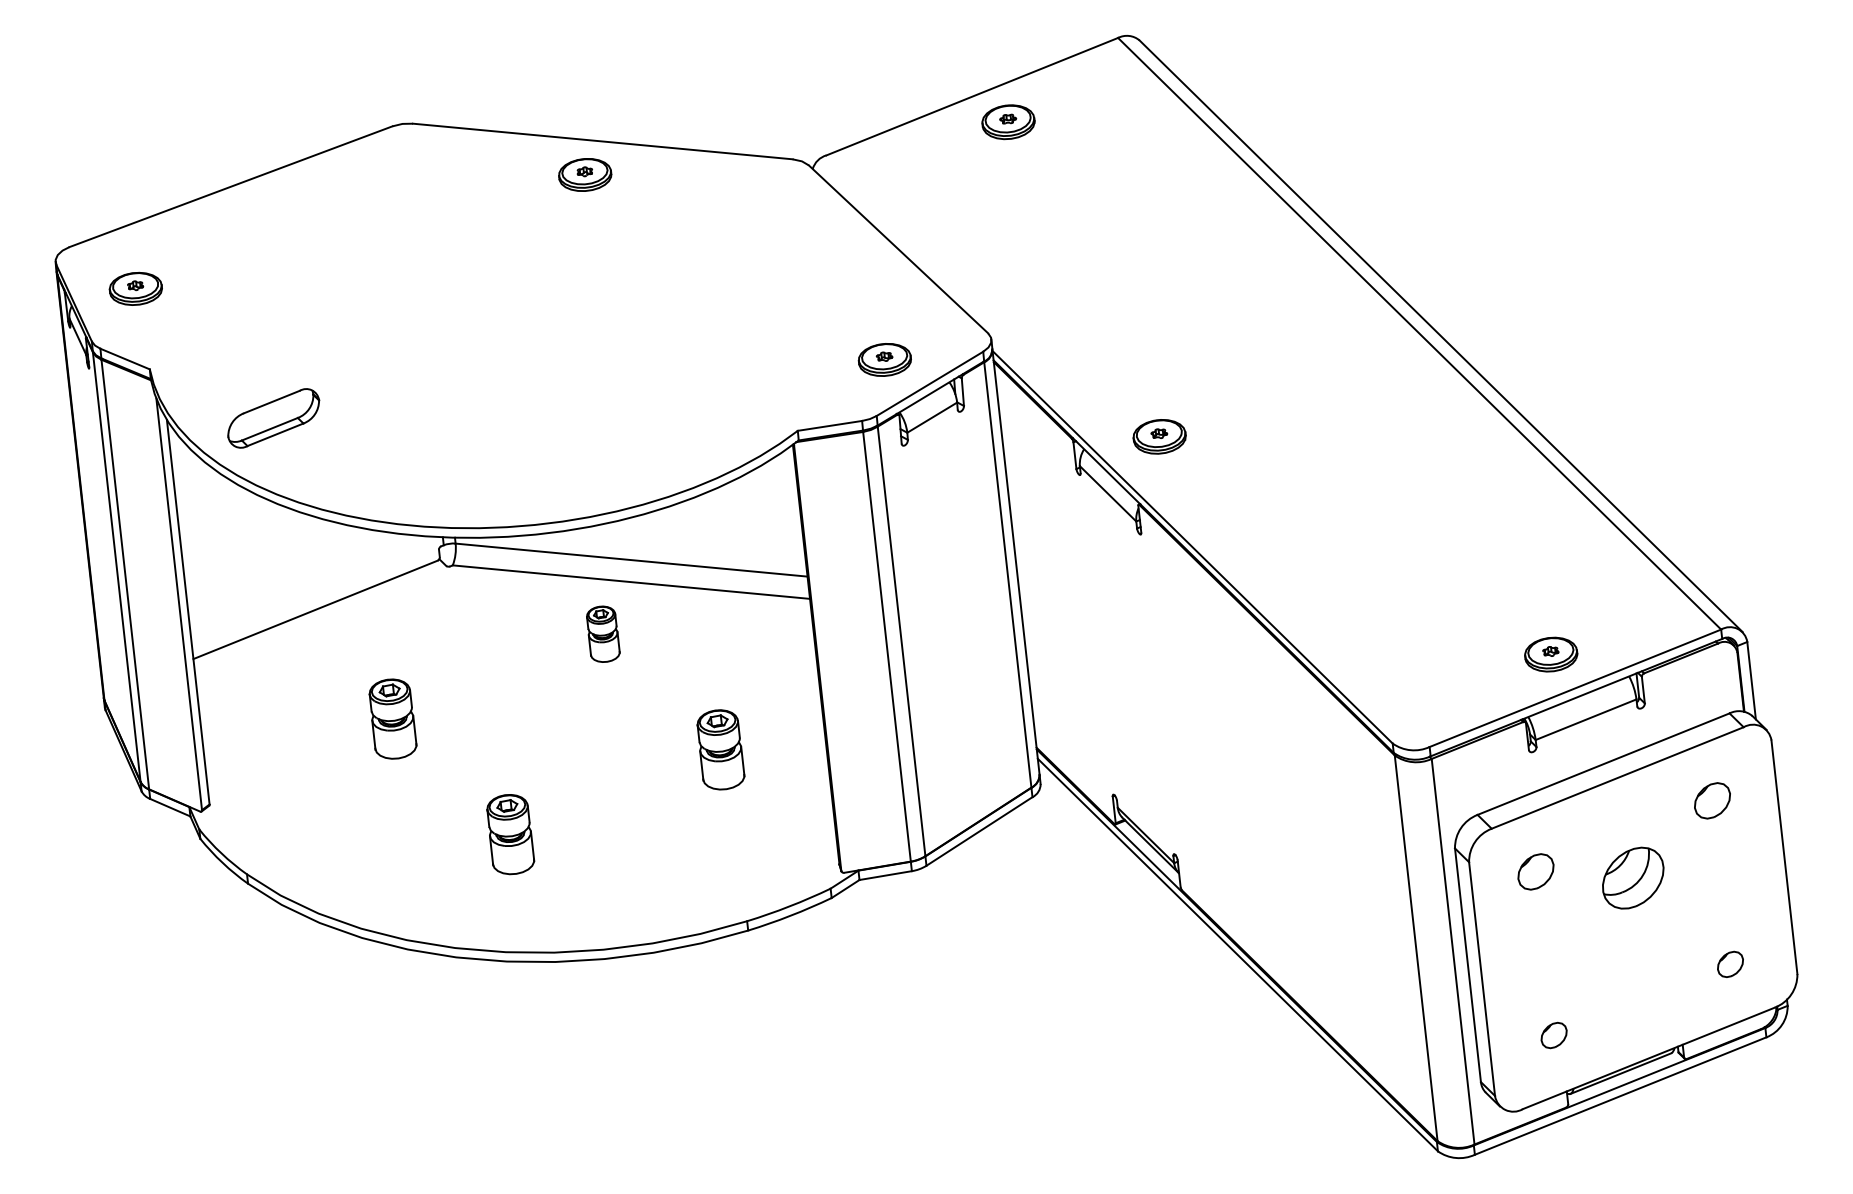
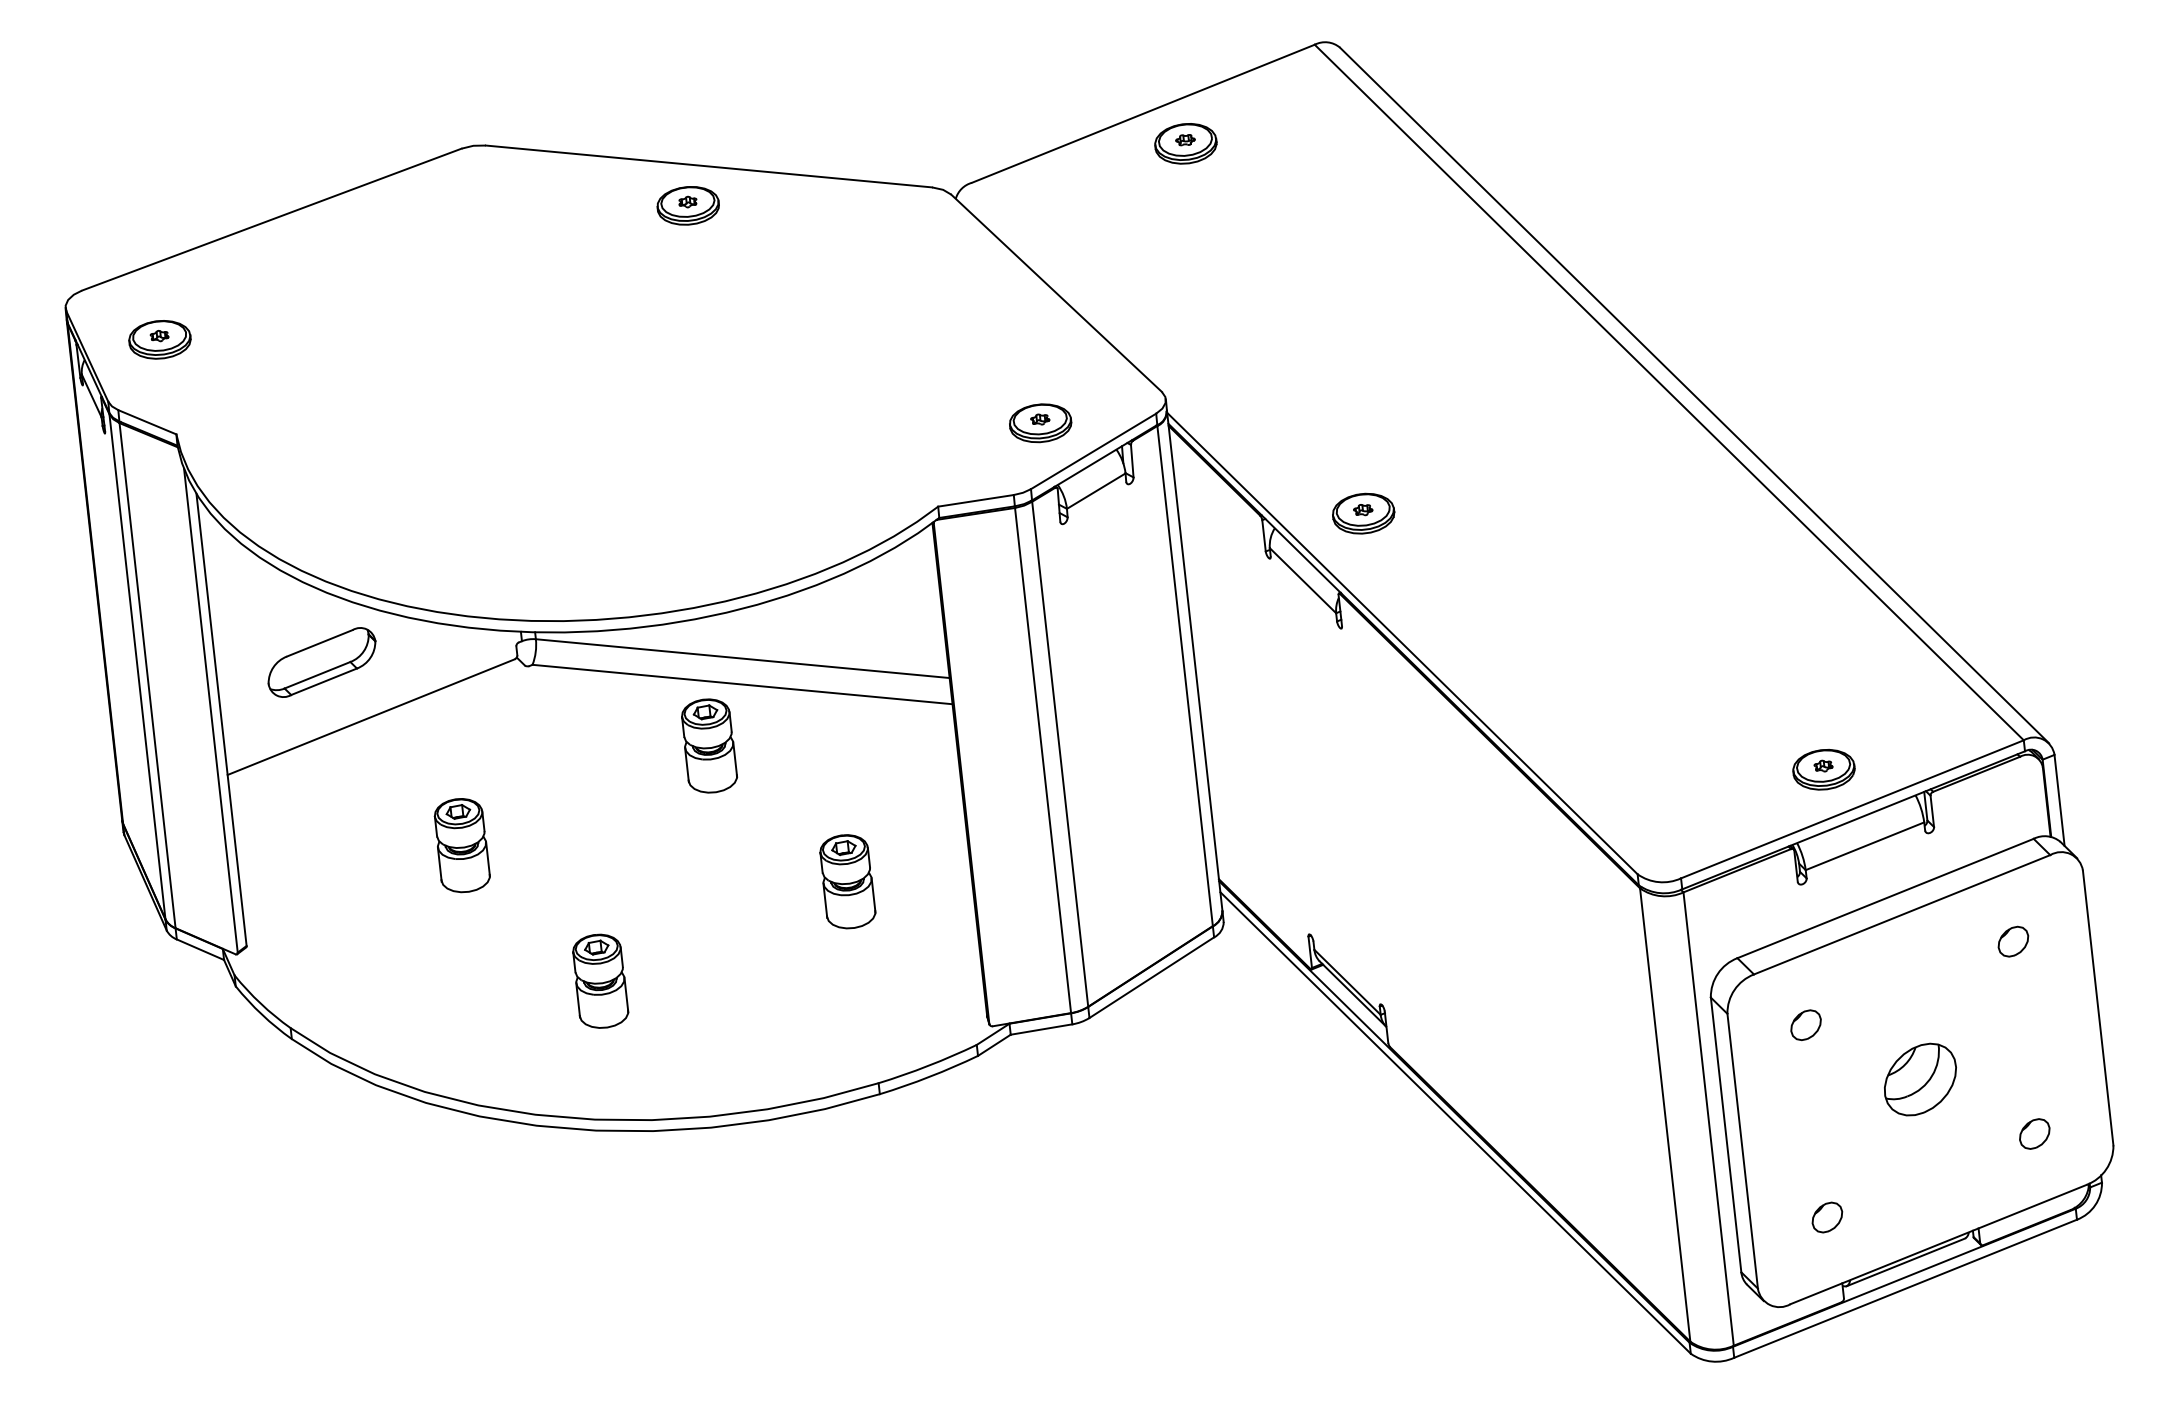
part: (273, 418) -> (321, 662), moved
part: (603, 633) -> (709, 744), size x1.43
part: (1711, 800) -> (2012, 941), size x0.71
part: (1535, 871) -> (1805, 1024), size x0.71
part: (1633, 877) -> (1920, 1078), moved

